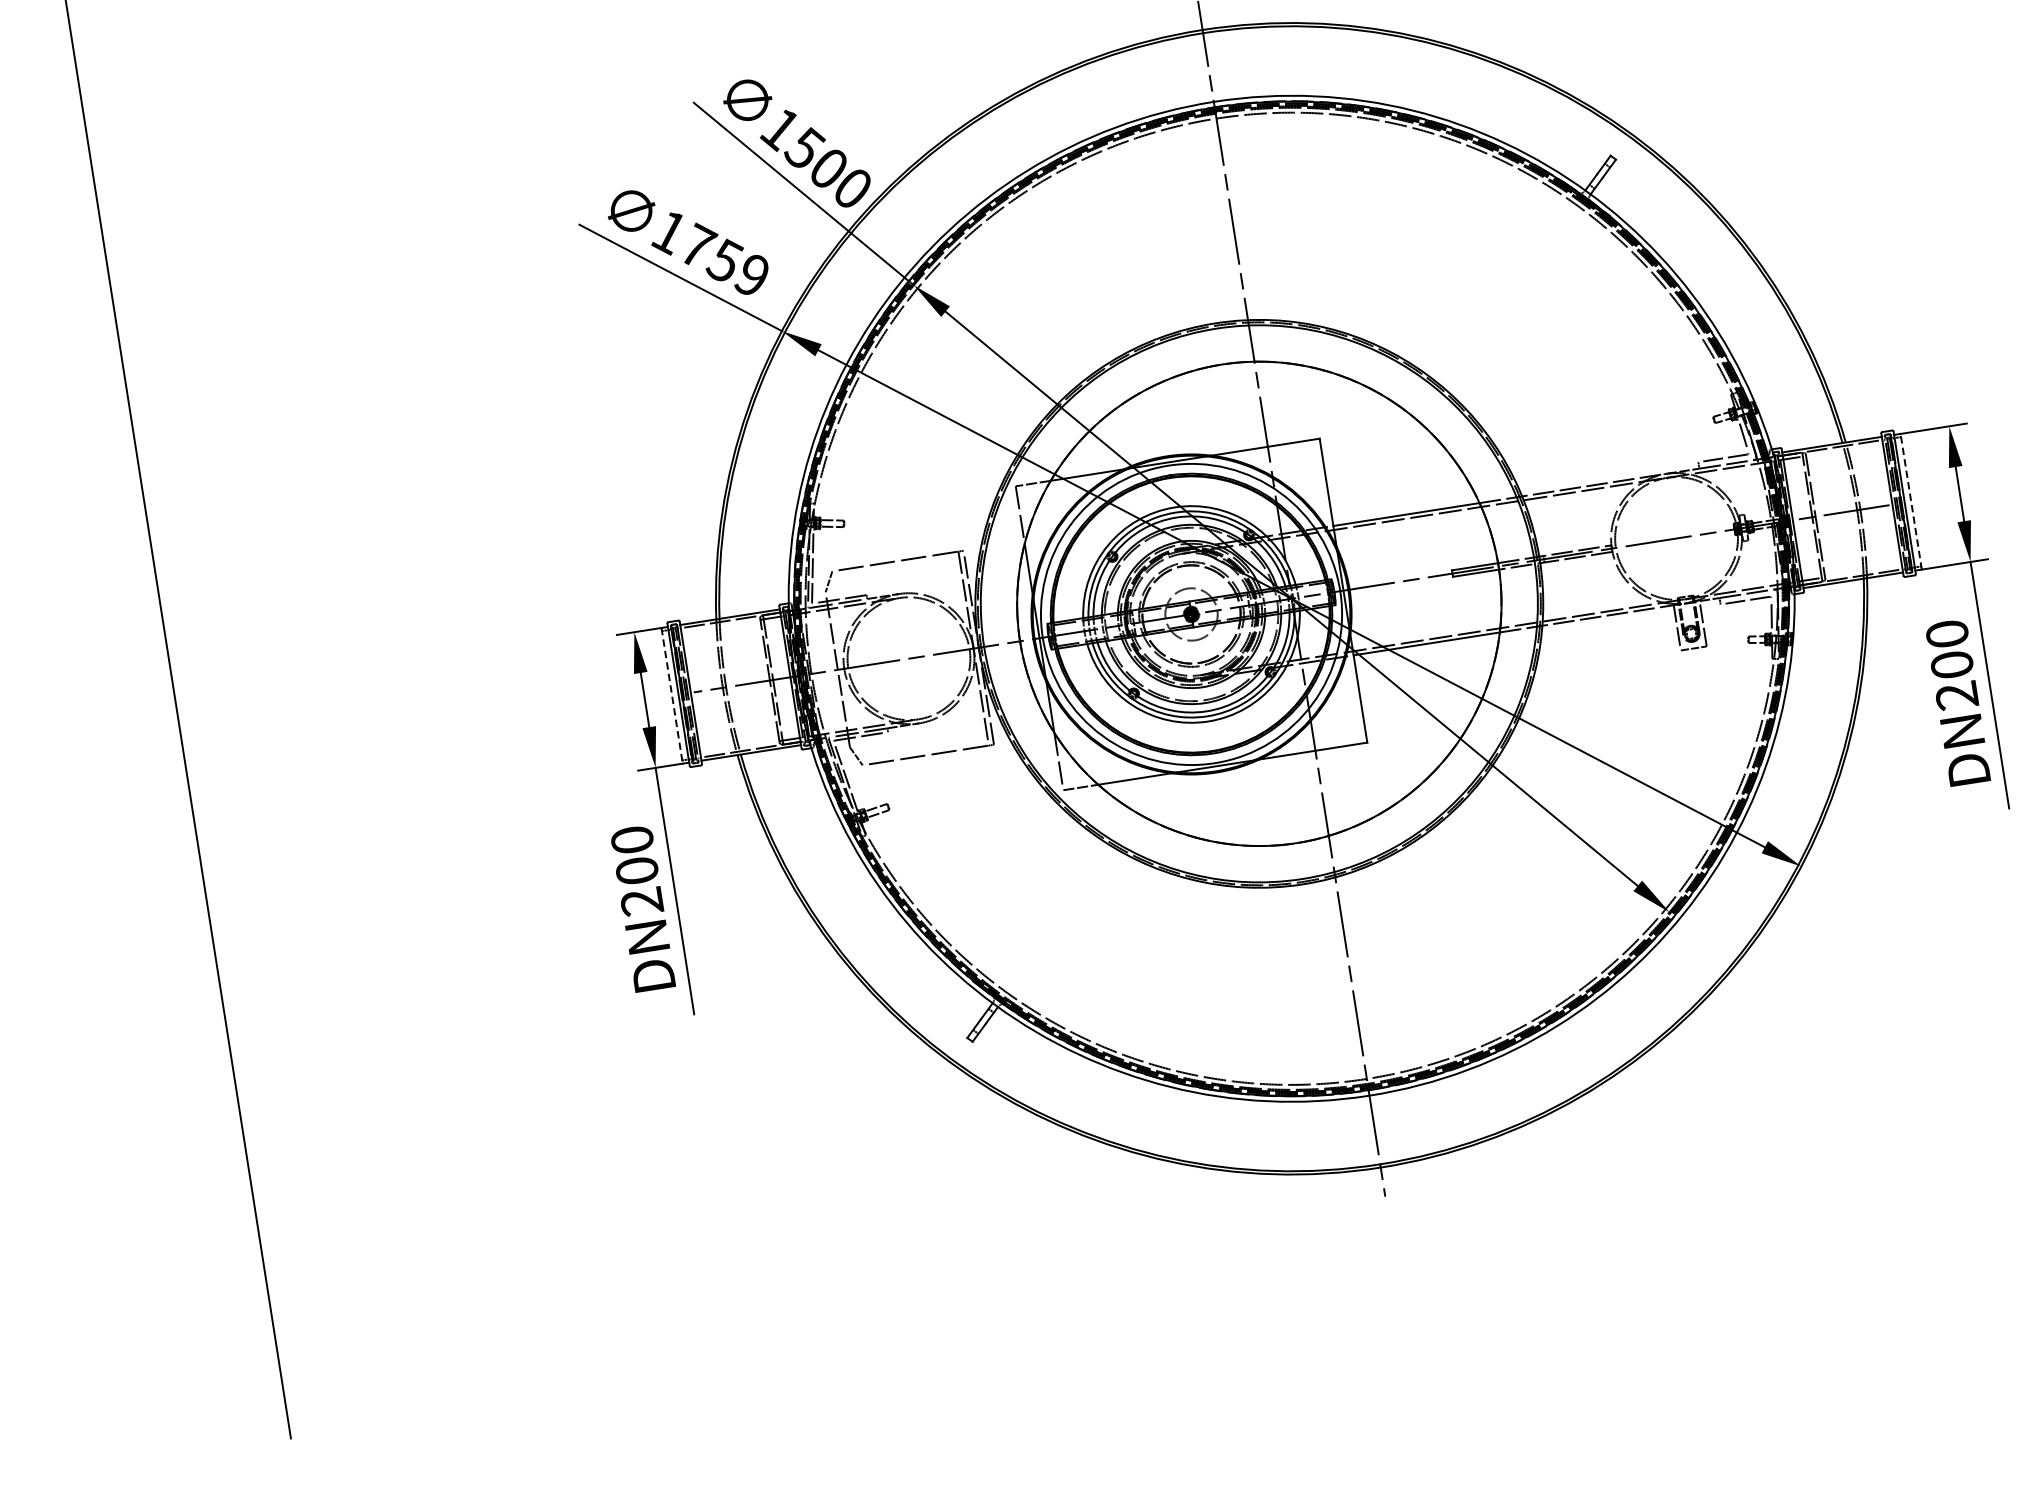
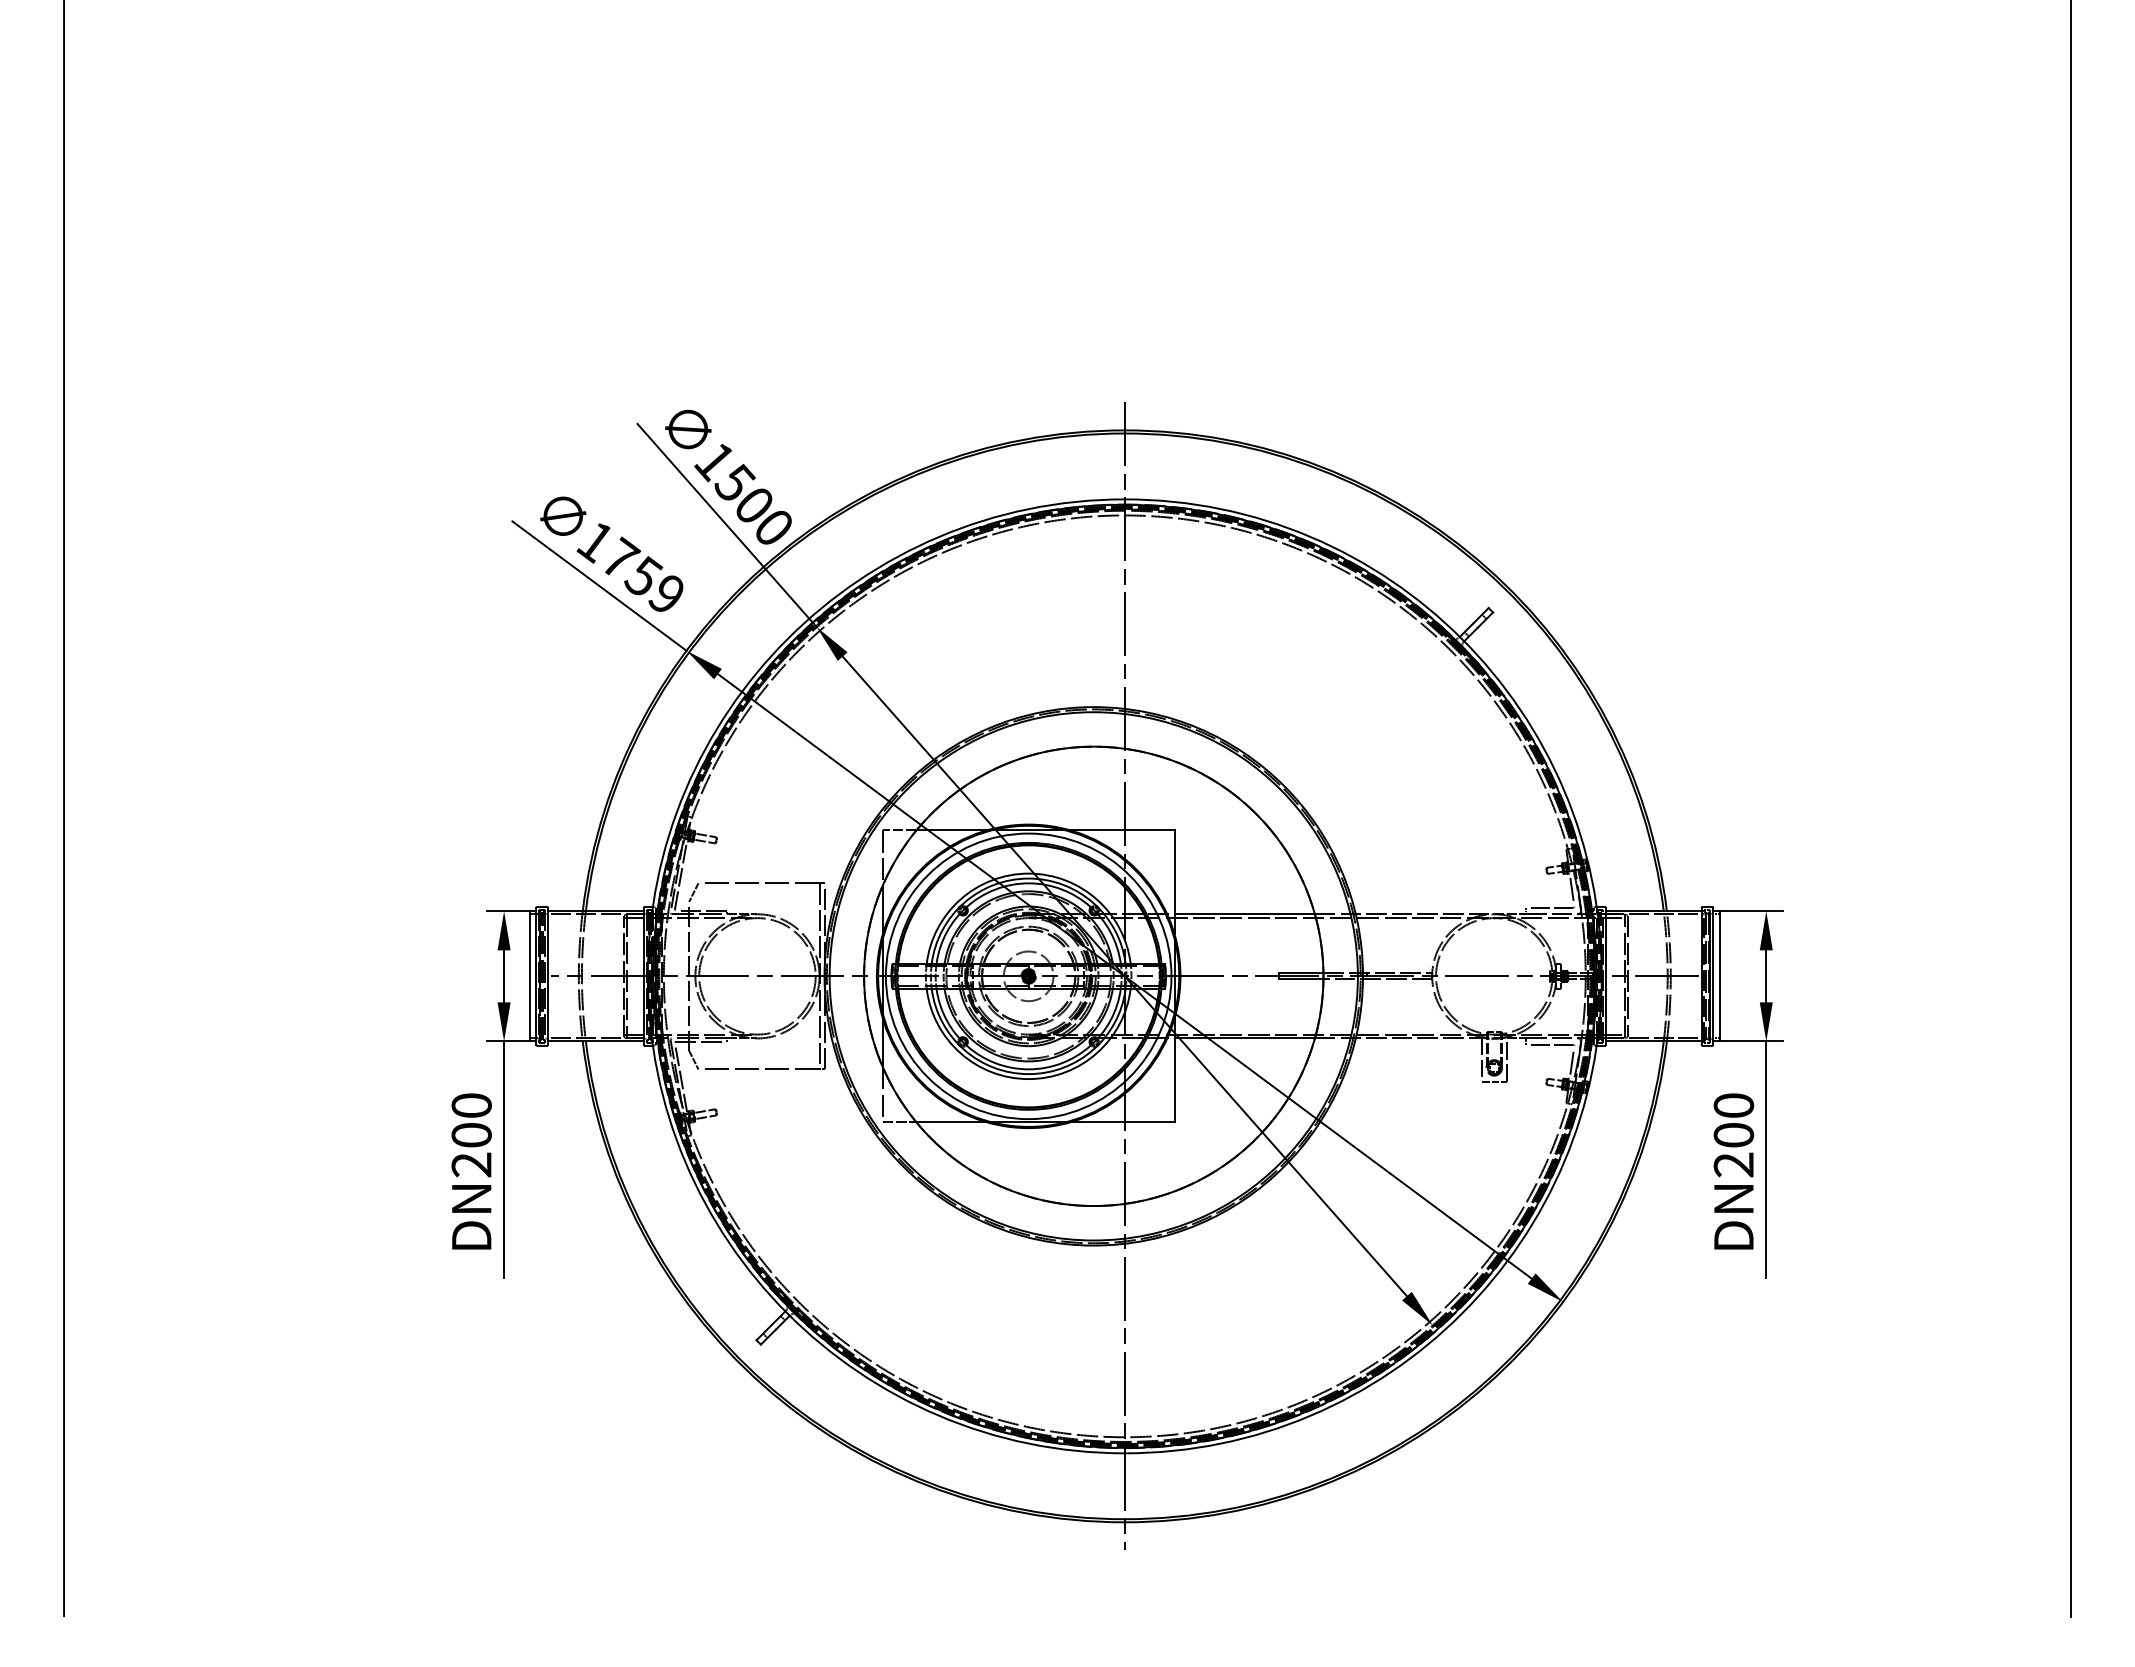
line: (1911, 500) -> (1719, 975), dashed -> solid
line: (672, 695) -> (530, 976), dashed -> solid

